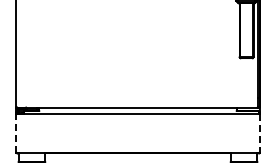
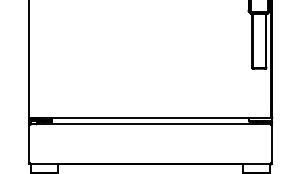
line: (16, 132) -> (29, 143), dashed -> solid
line: (259, 133) -> (272, 144), dashed -> solid

